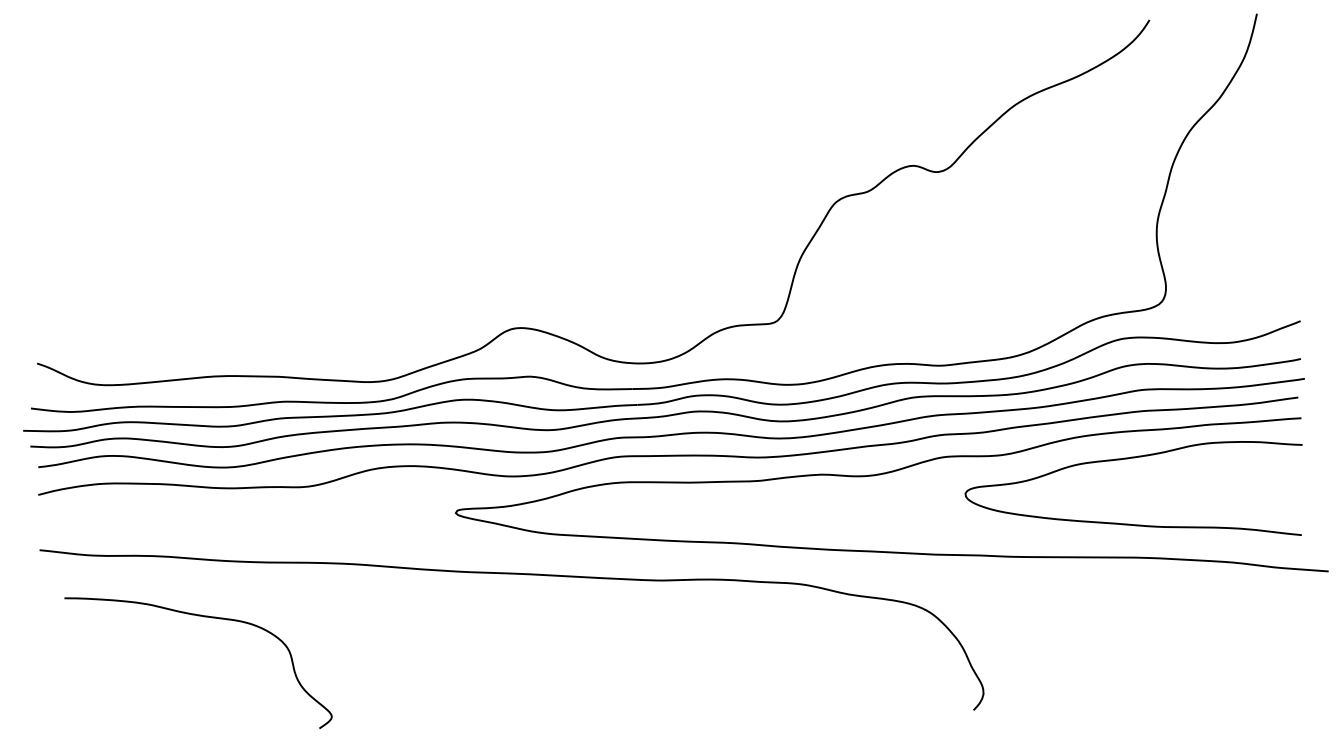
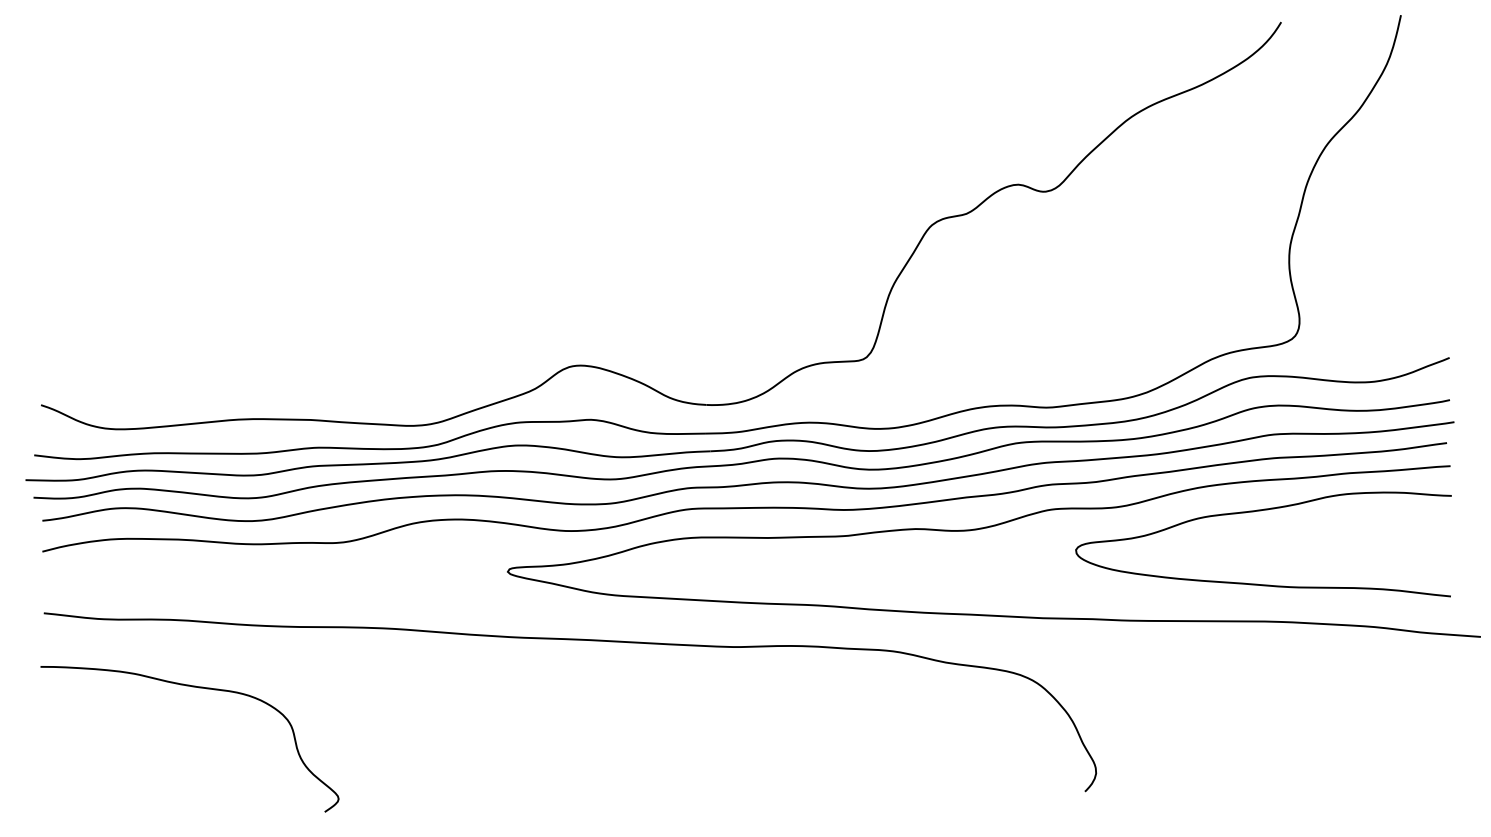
curve: (206, 617) -> (198, 688), moved

